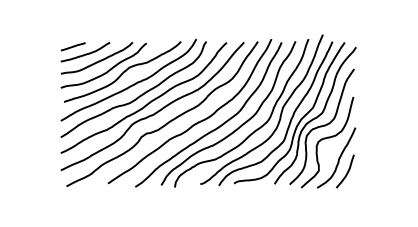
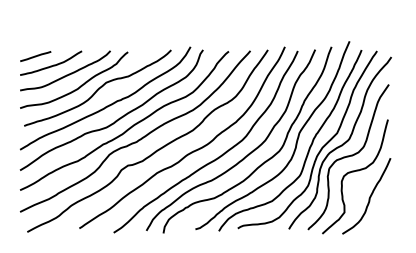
curve: (346, 172) -> (379, 214), removed

